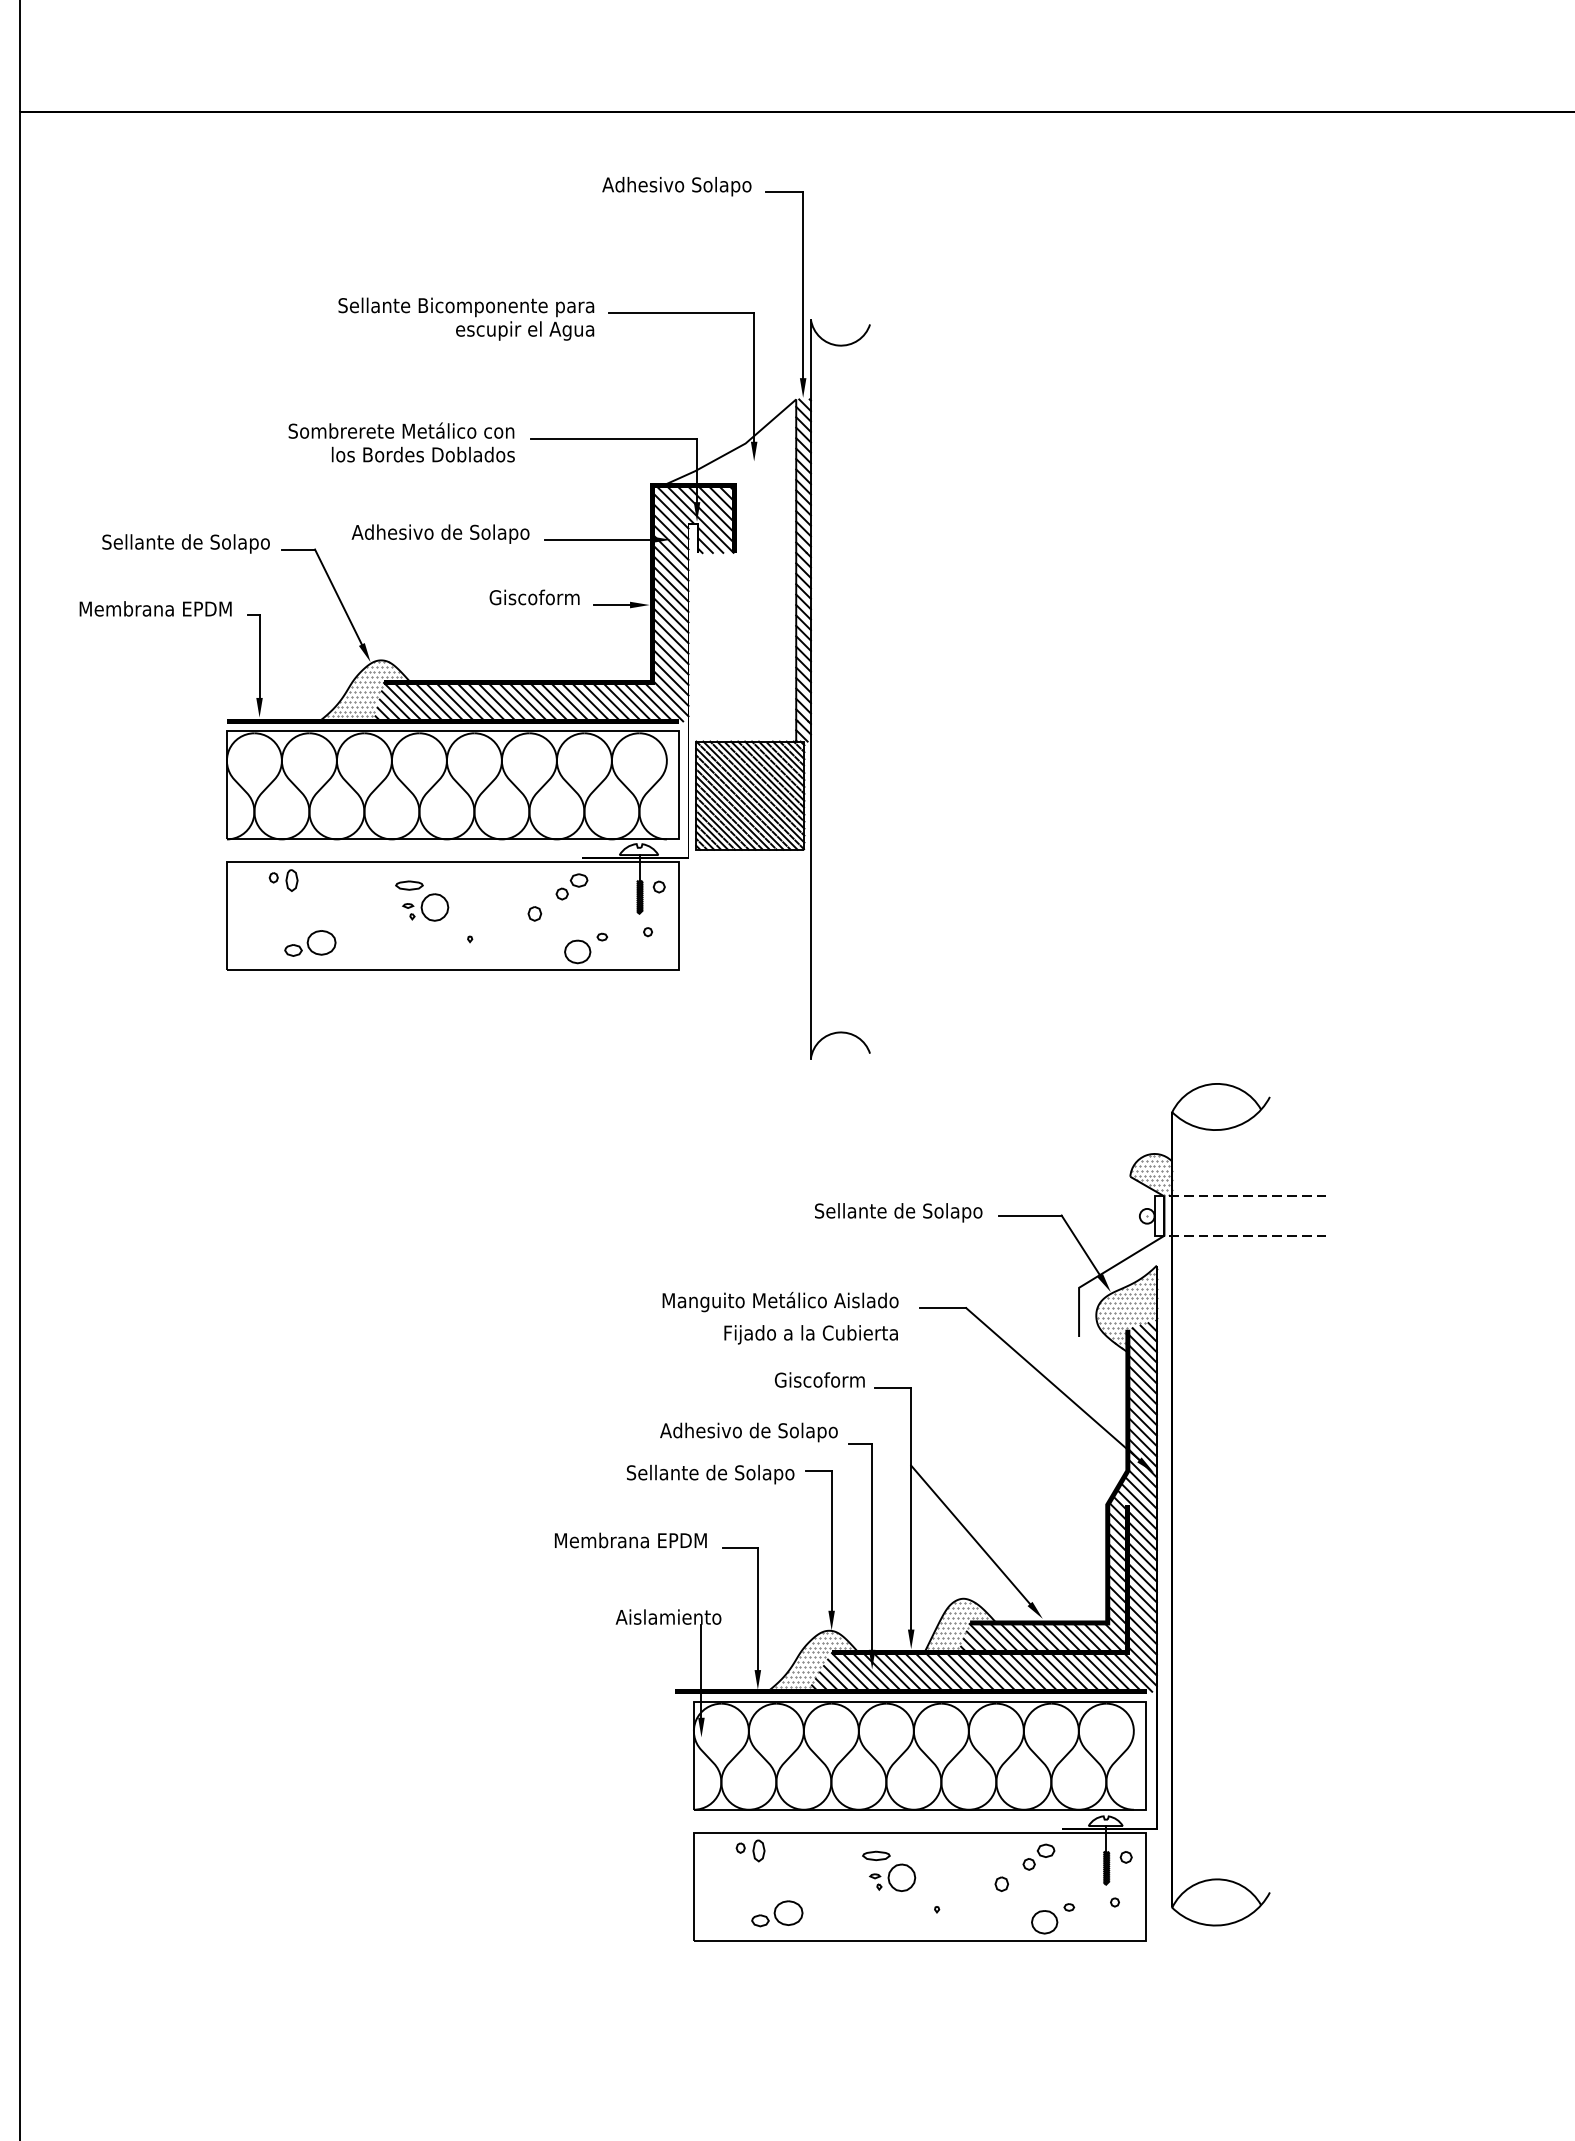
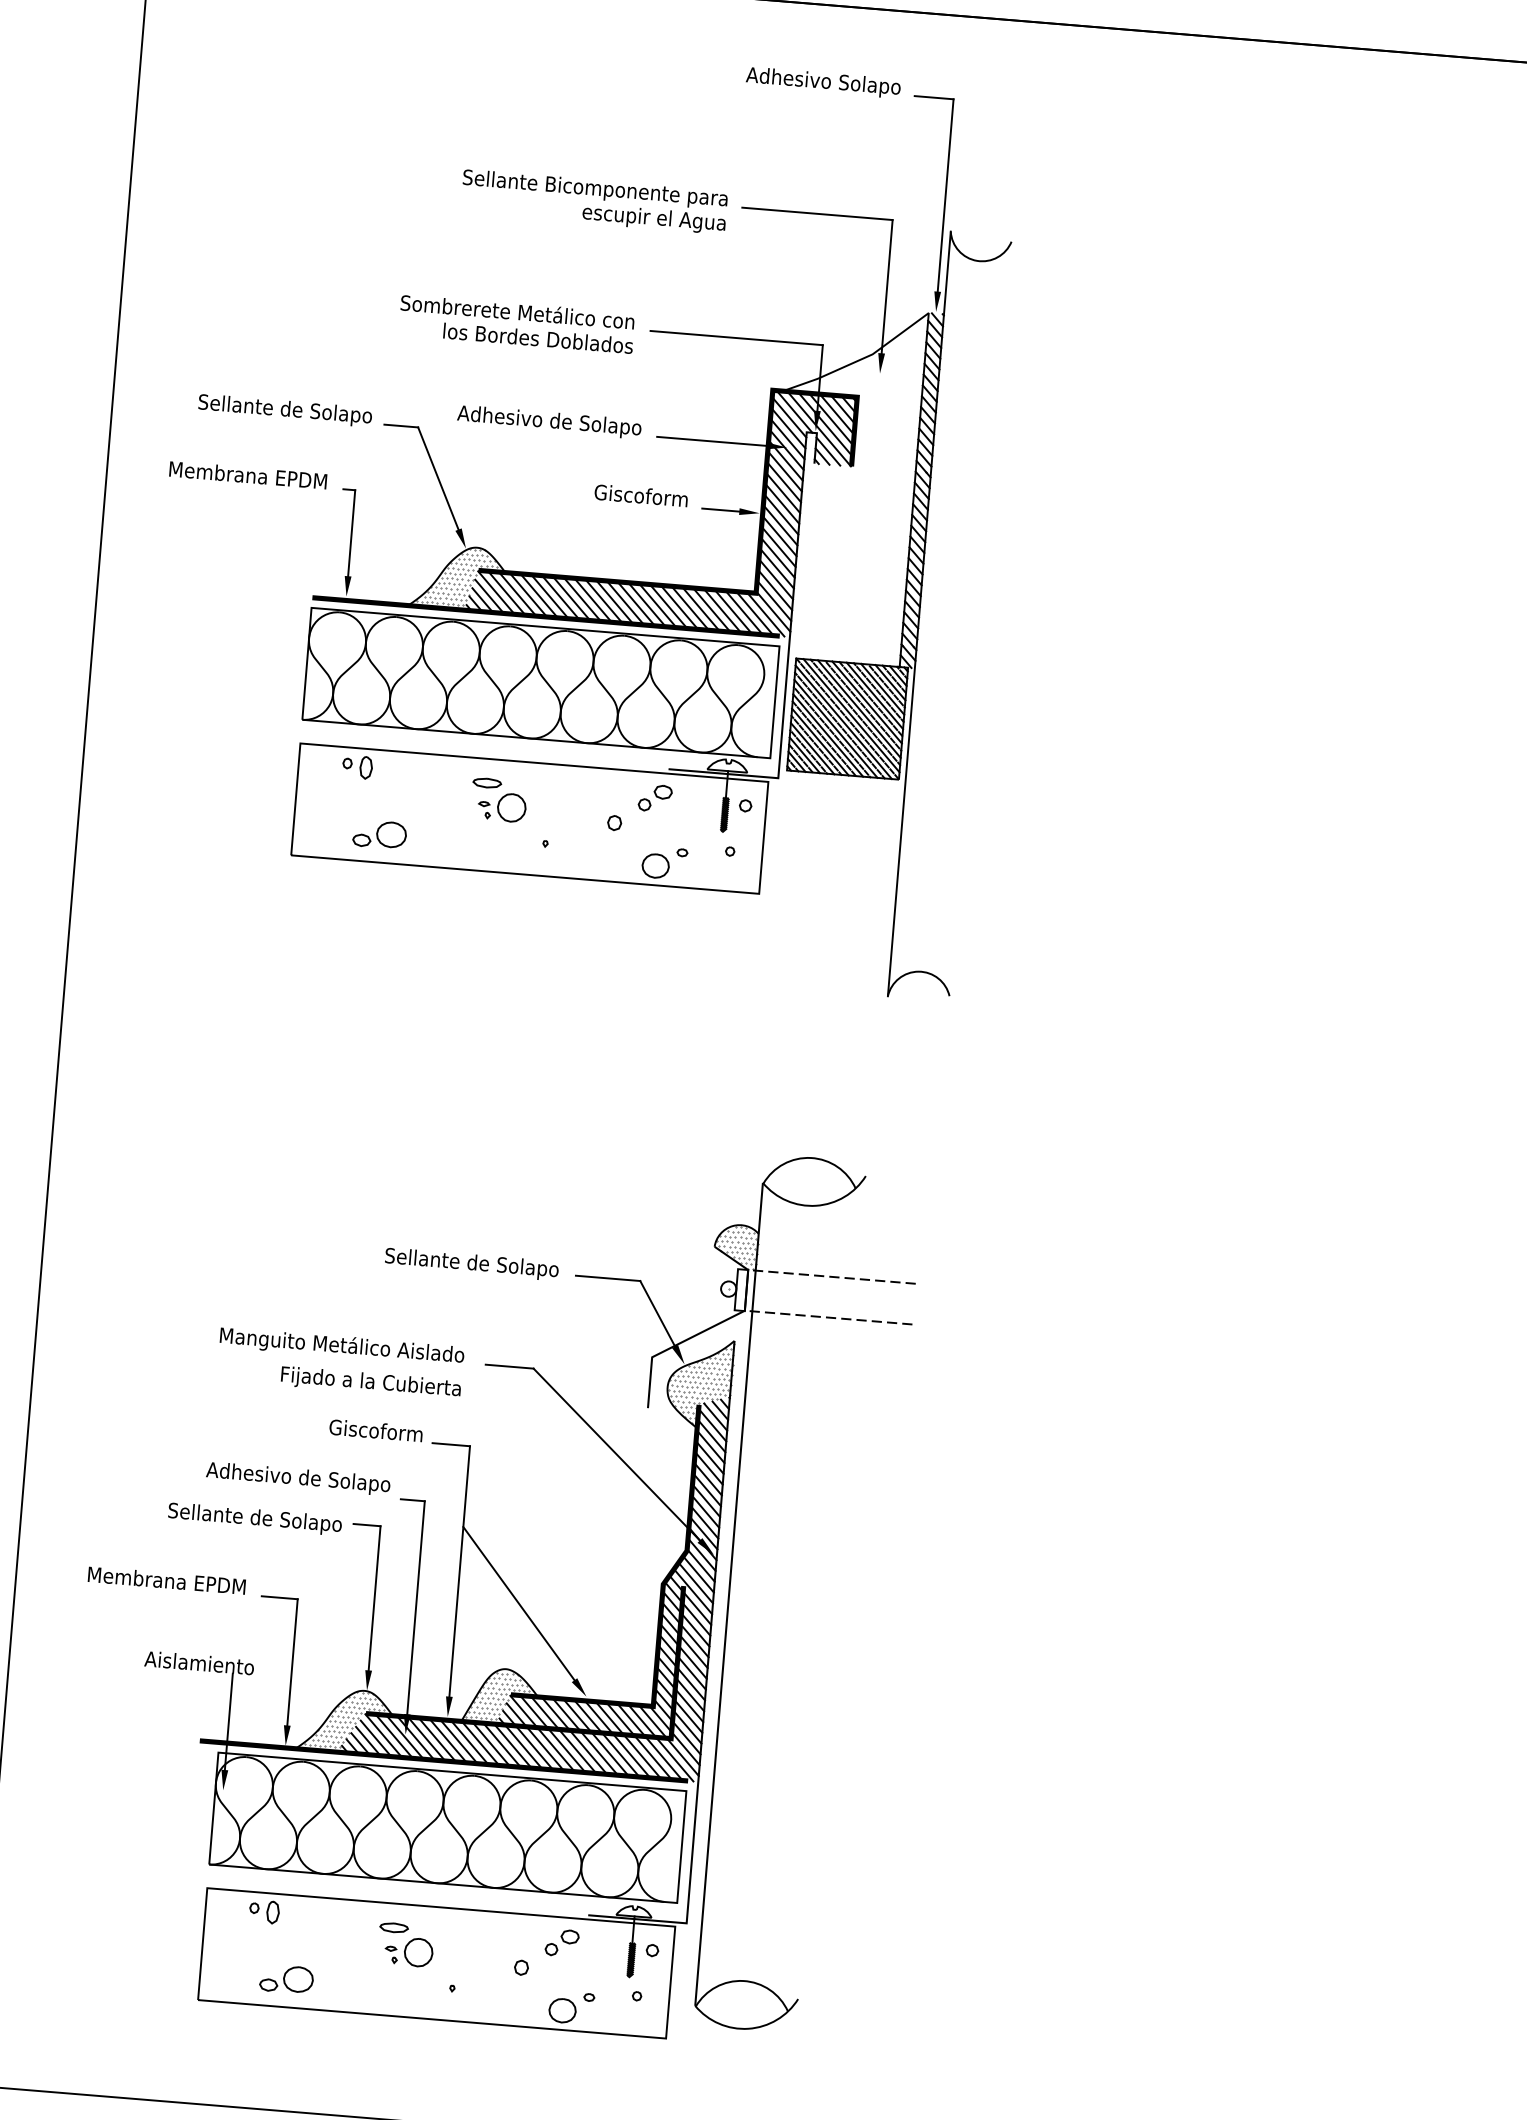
part: (945, 1507) -> (495, 1573), moved

